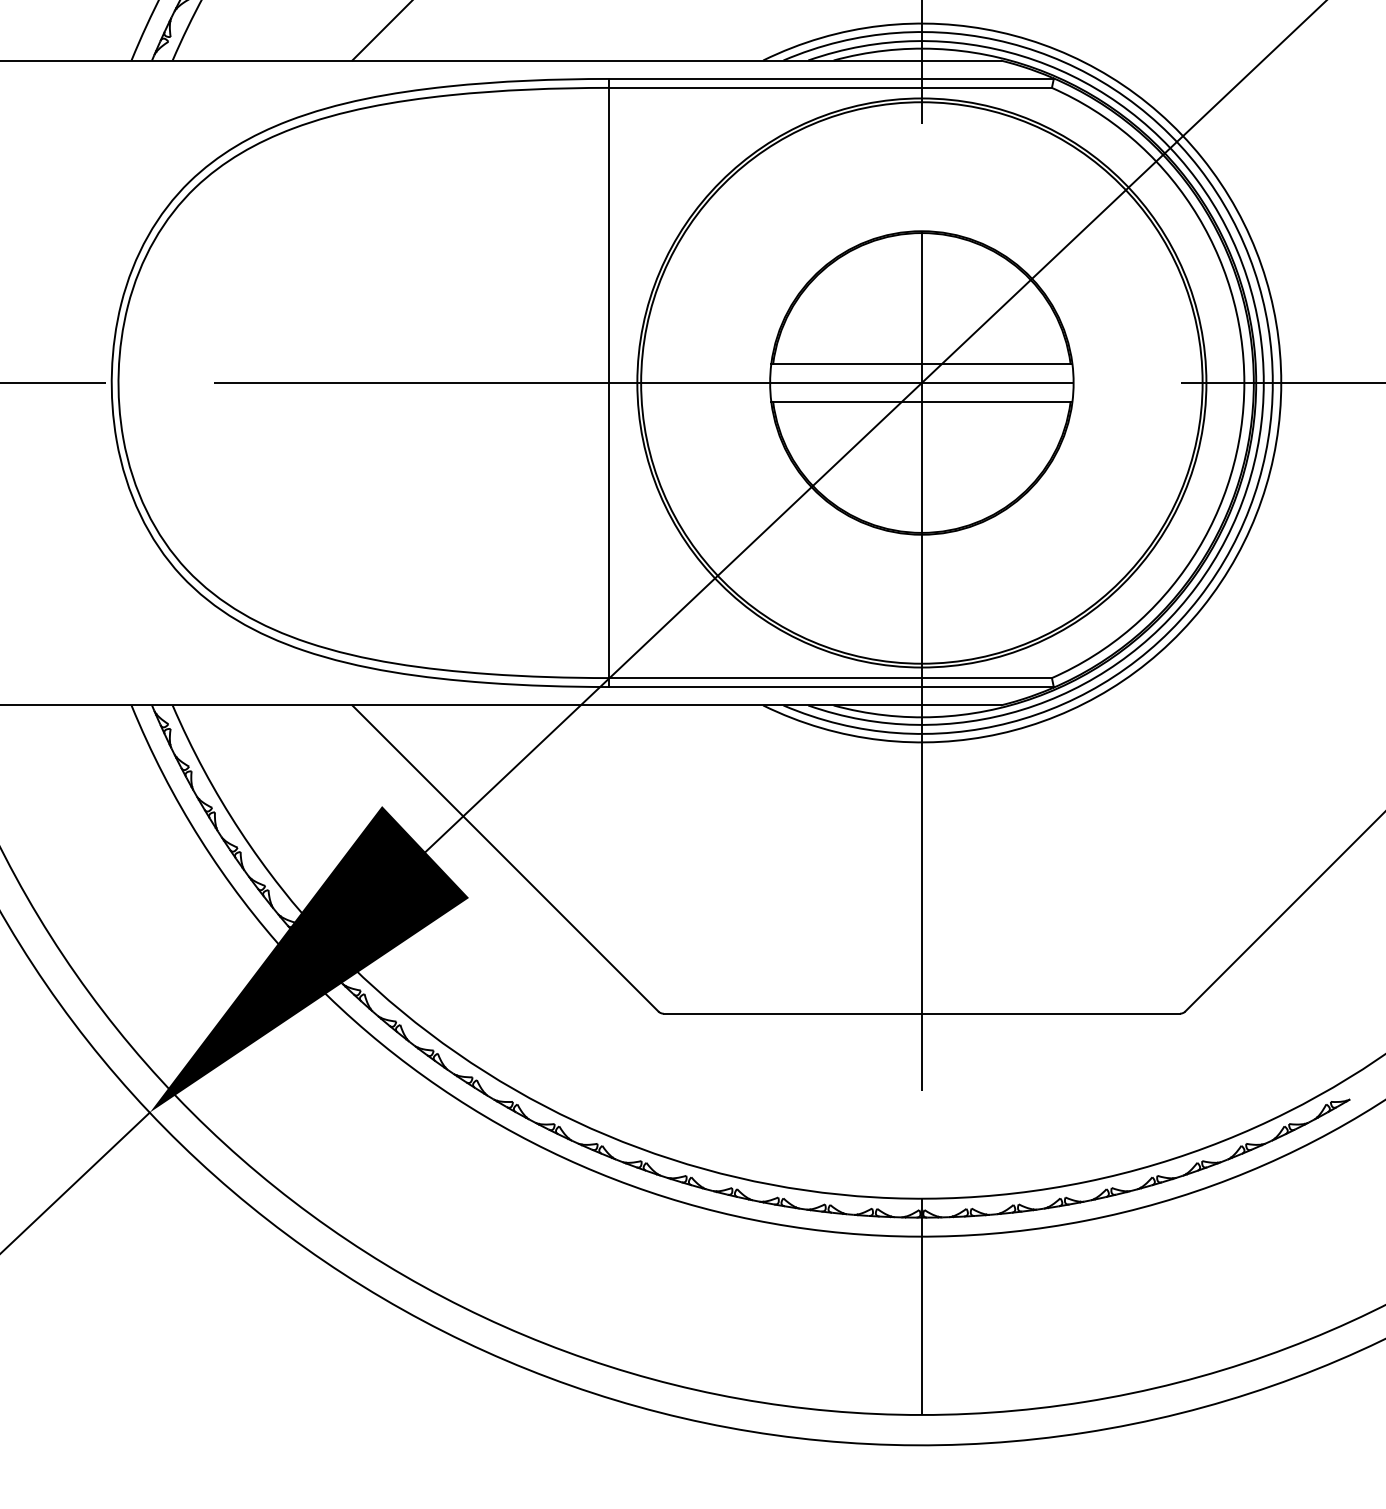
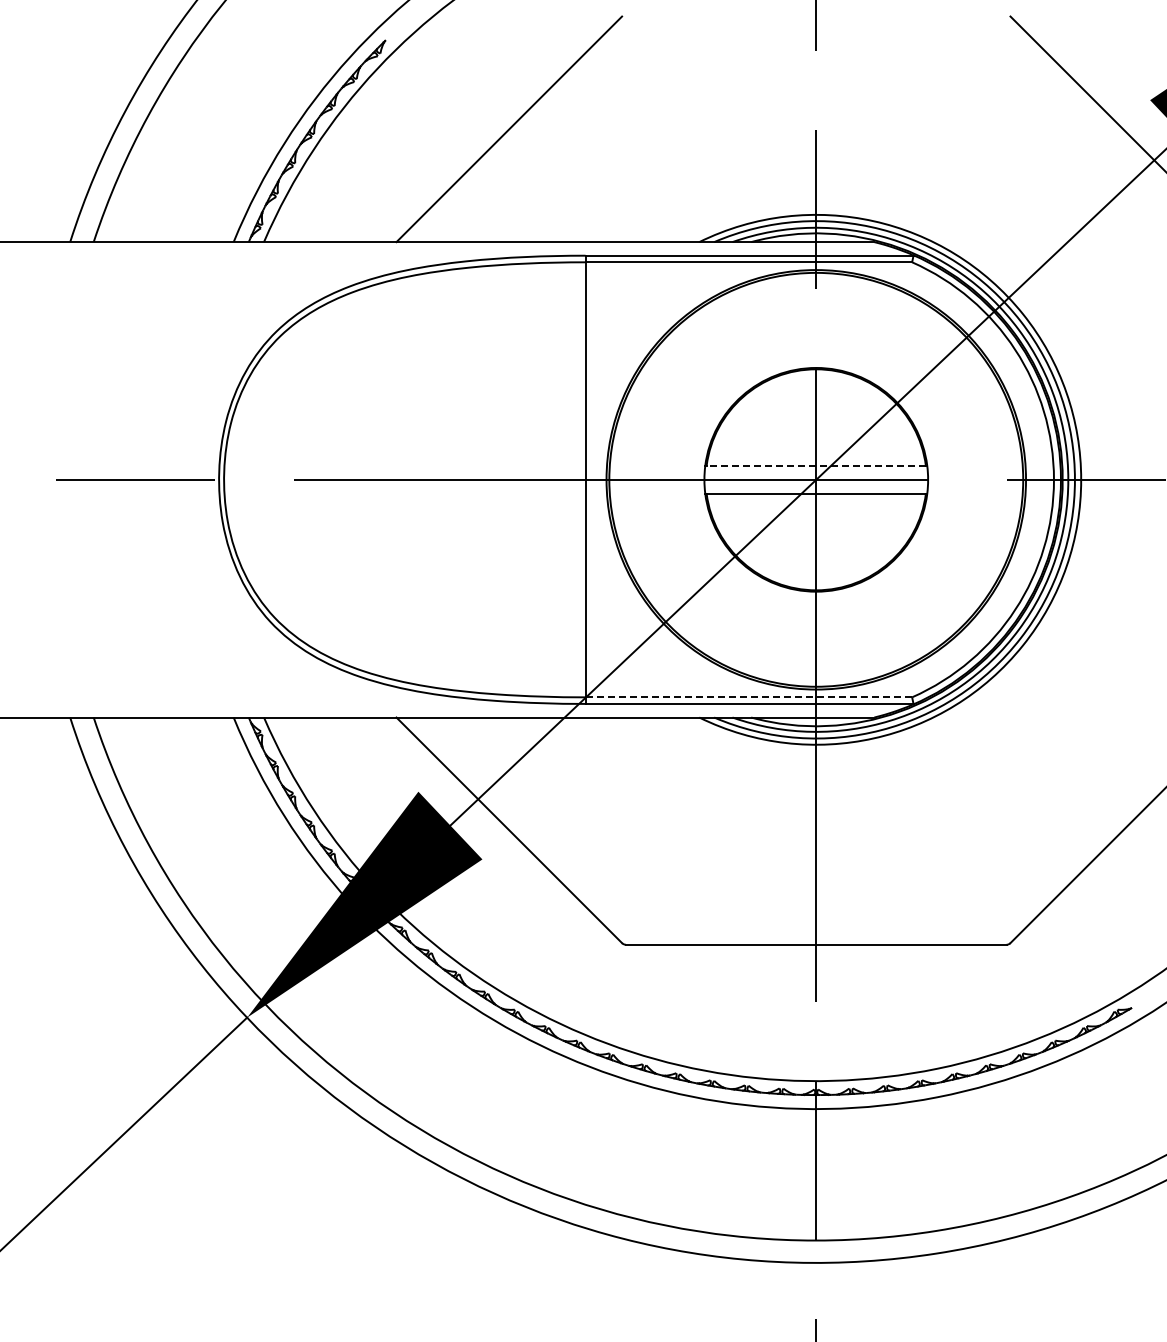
line: (922, 363) -> (816, 465), solid -> dashed
line: (829, 678) -> (748, 697), solid -> dashed

